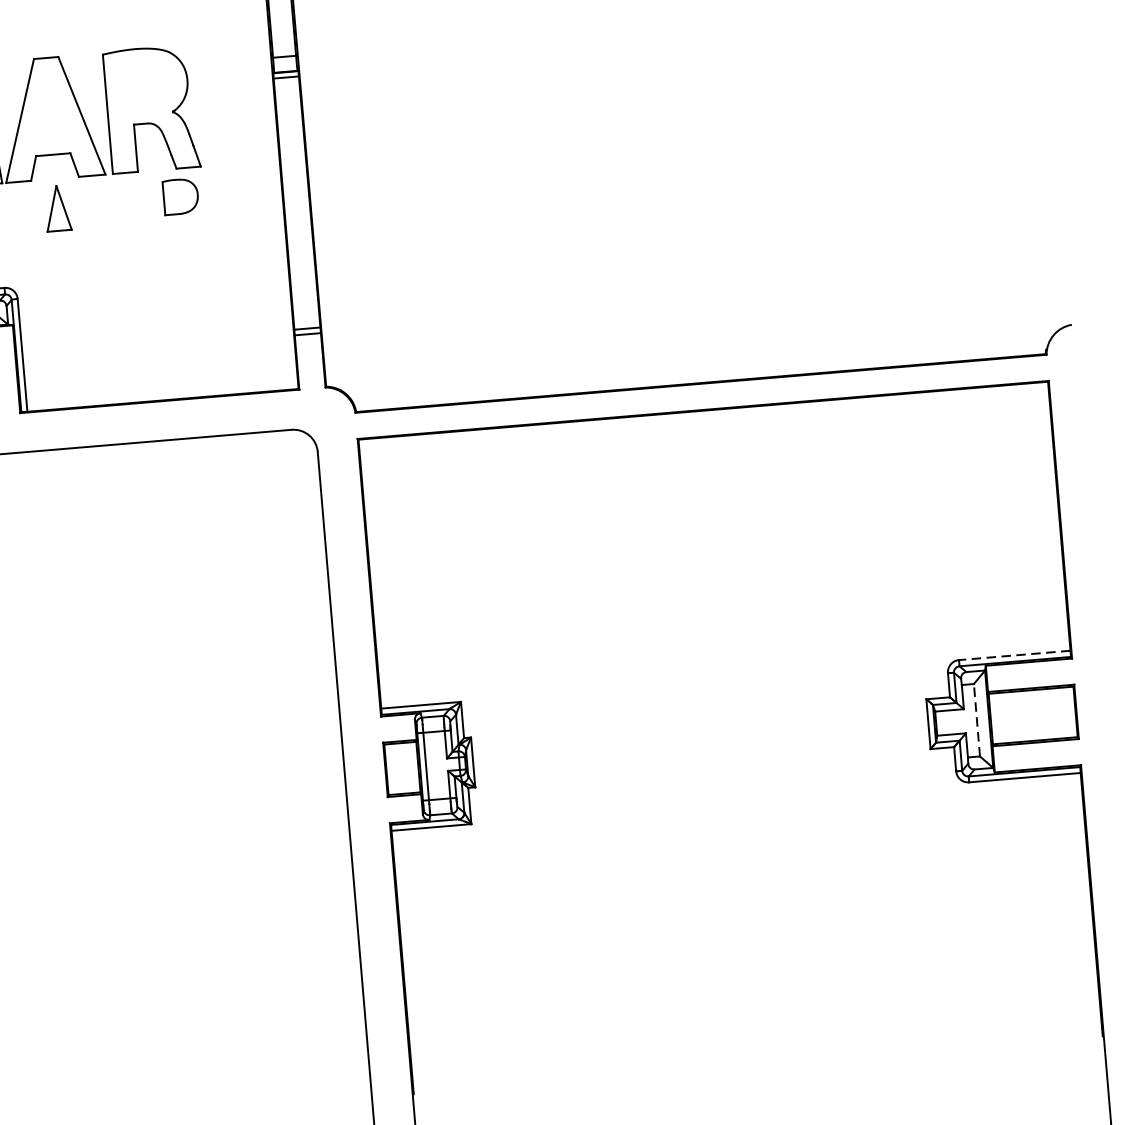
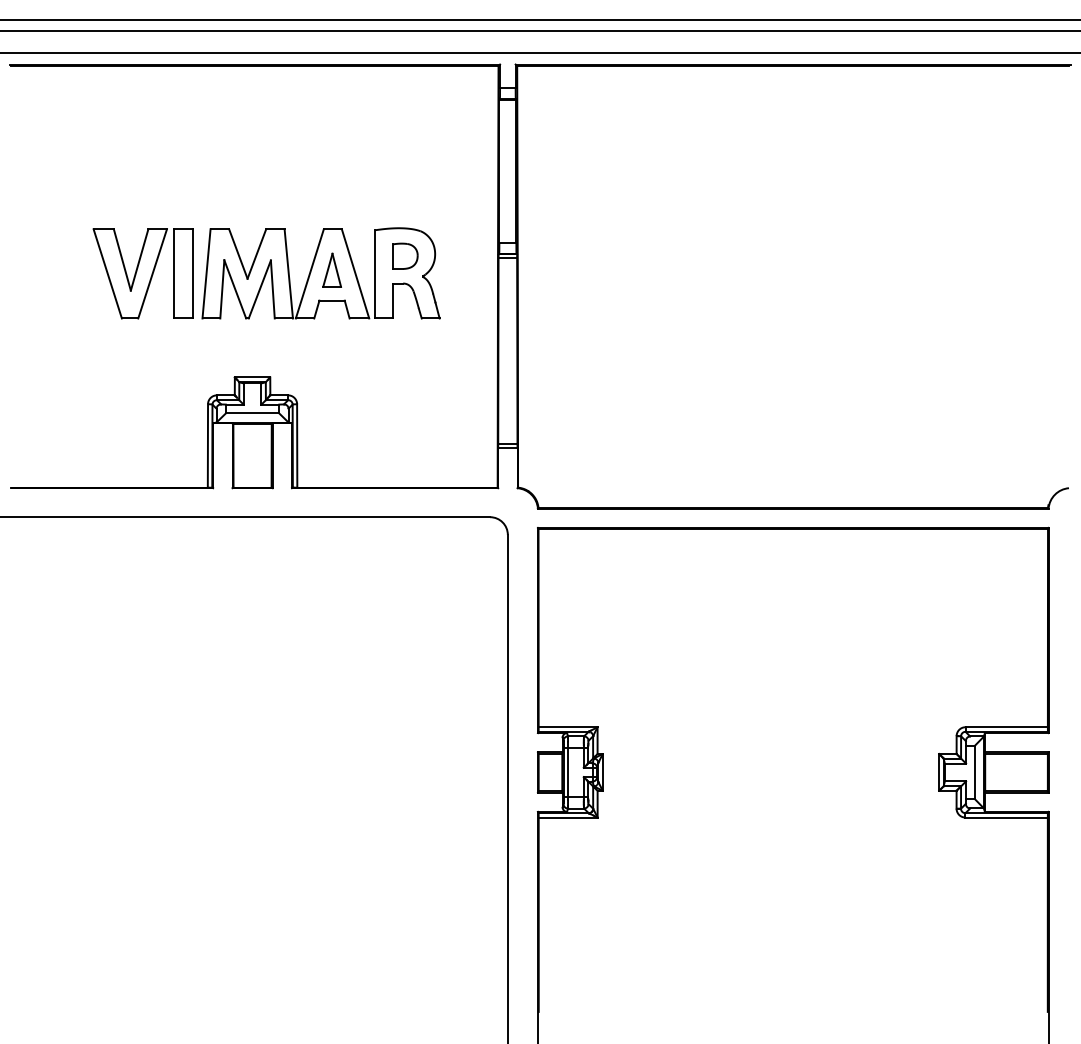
part: (181, 195) -> (405, 255), moved
part: (56, 207) -> (331, 269), moved
line: (1014, 655) -> (1006, 727), dashed -> solid
line: (976, 720) -> (974, 772), dashed -> solid

